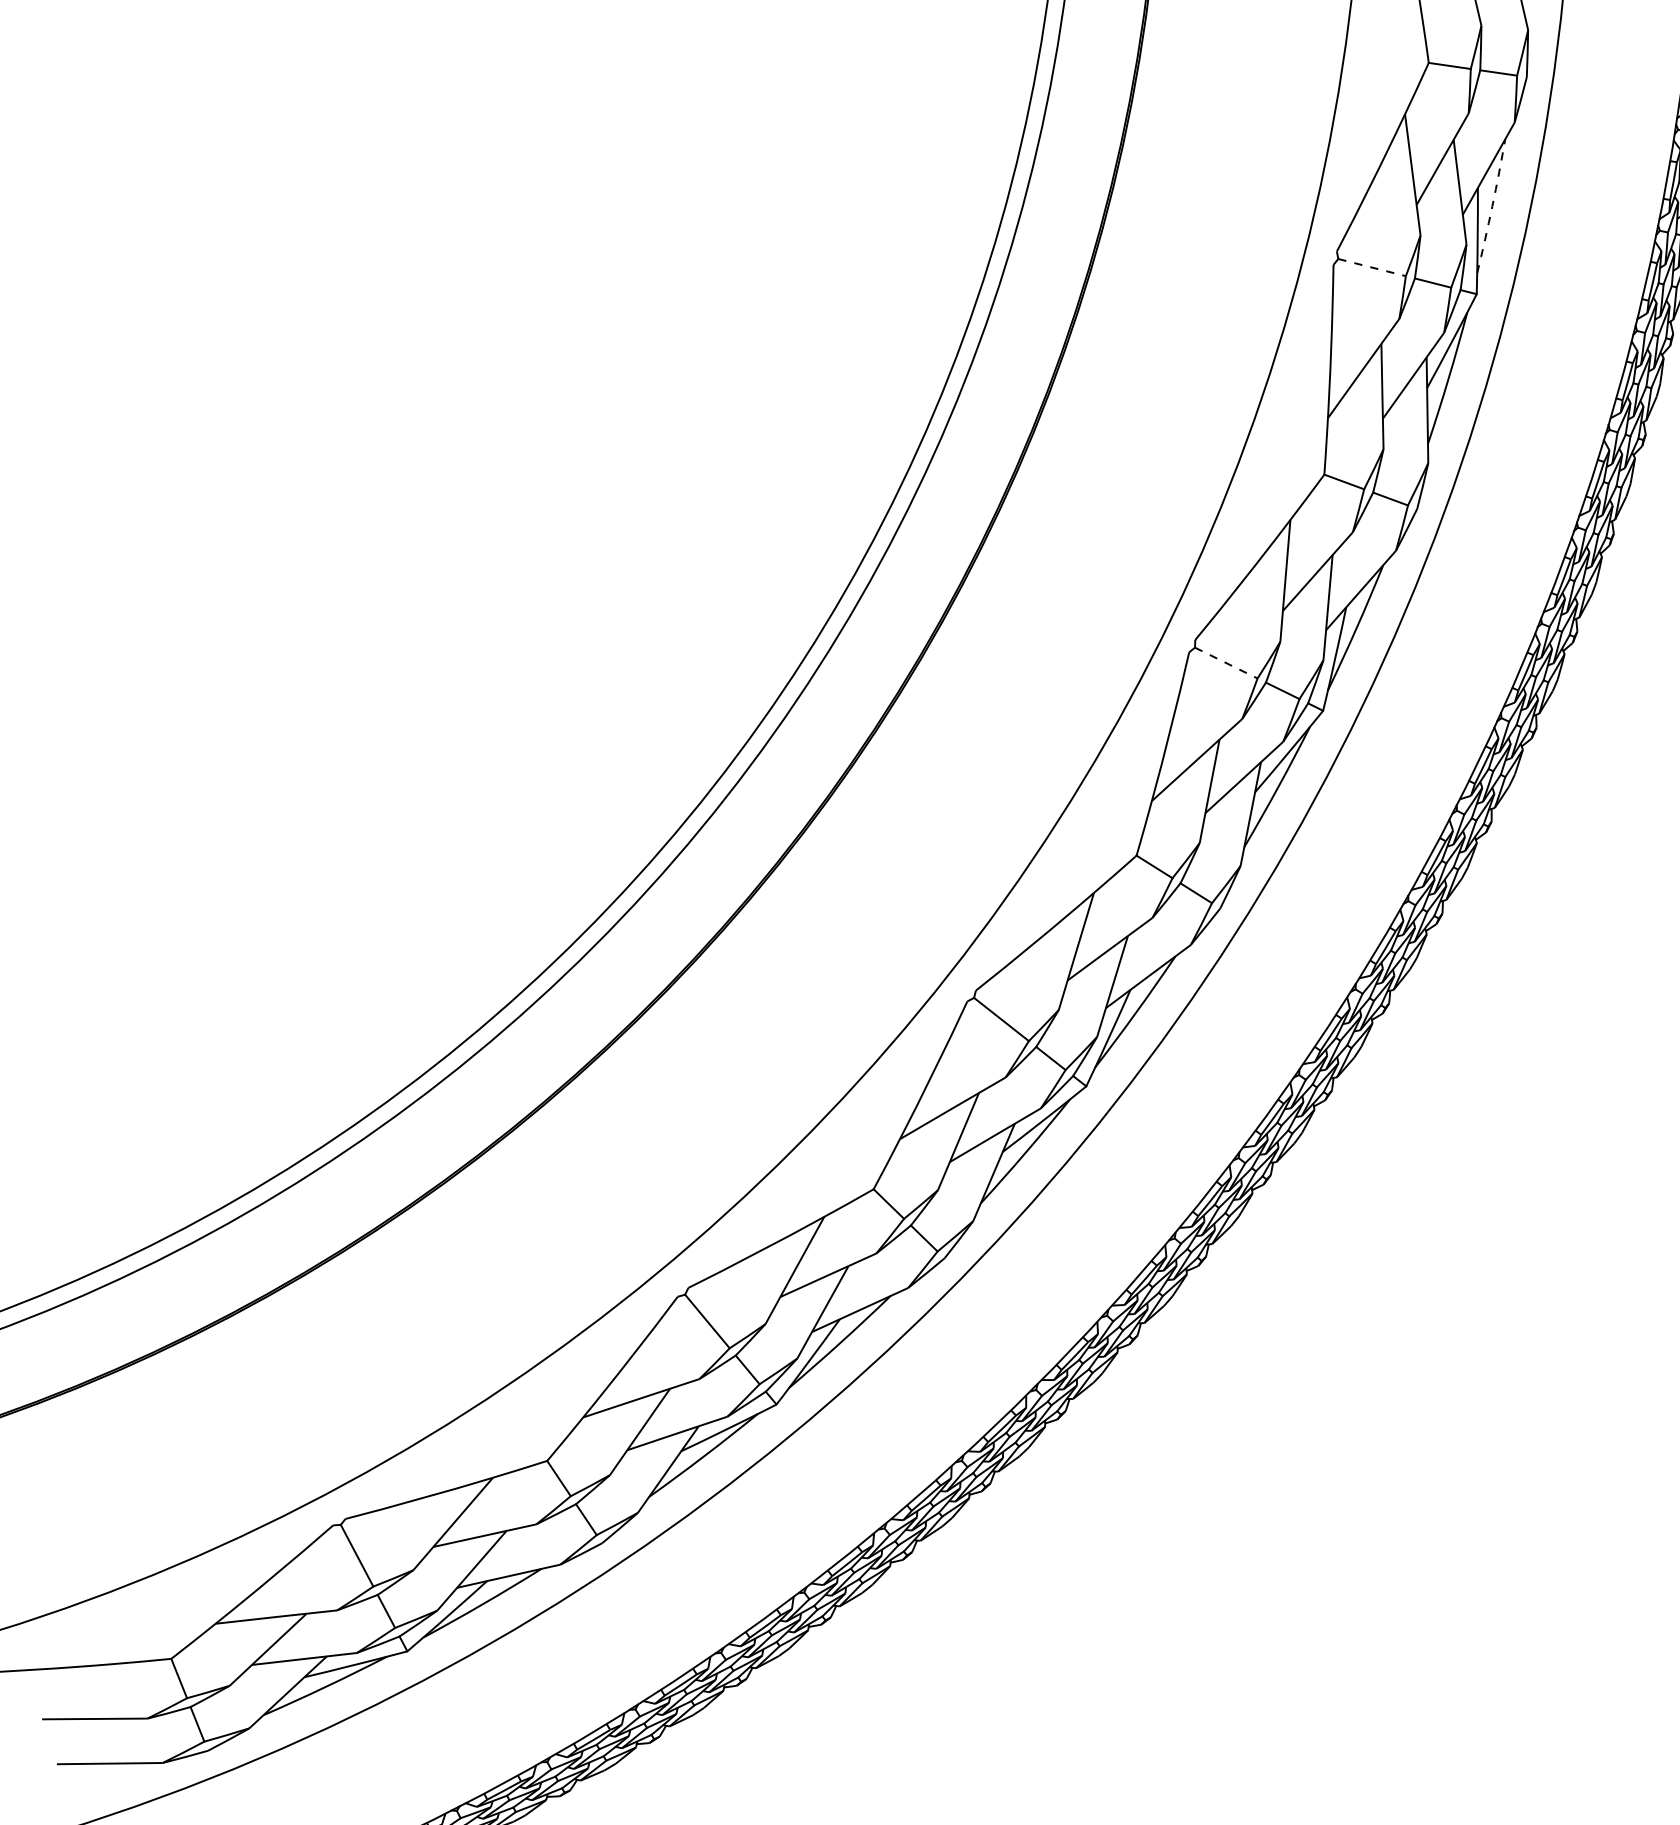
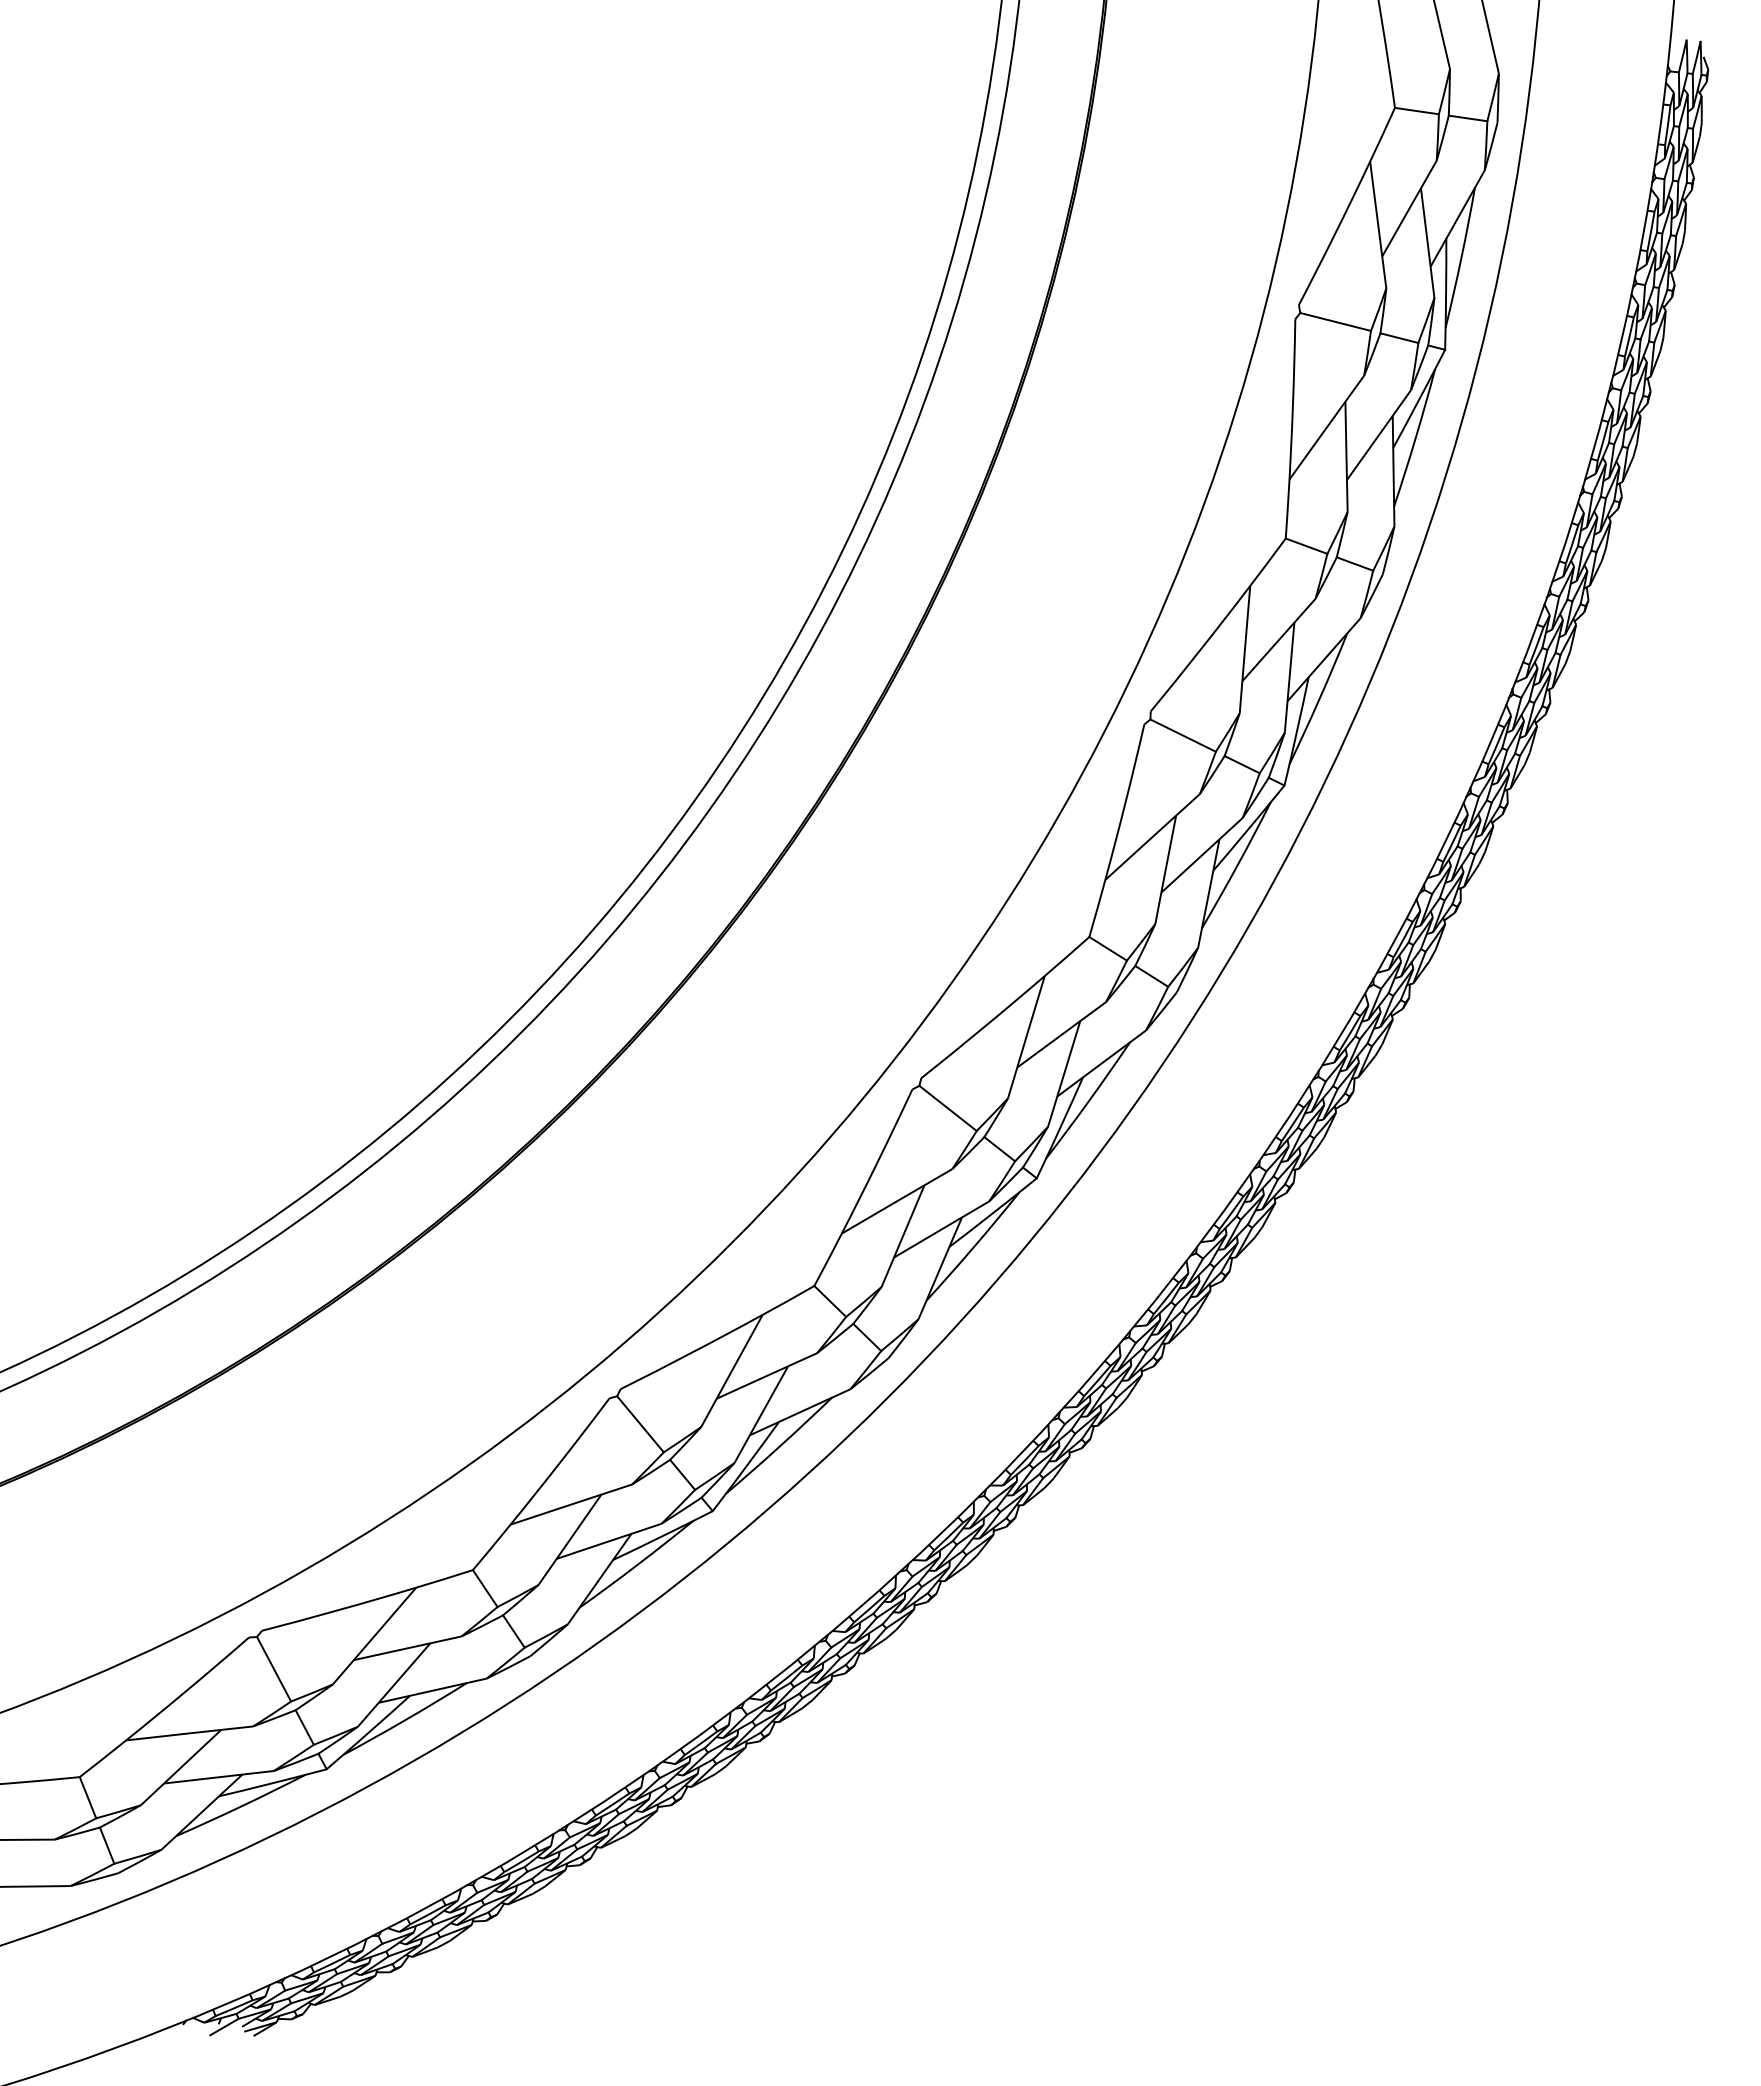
arc: (1492, 206) -> (1461, 258), dashed -> solid
line: (1372, 268) -> (1336, 322), dashed -> solid
line: (1226, 662) -> (1183, 735), dashed -> solid

